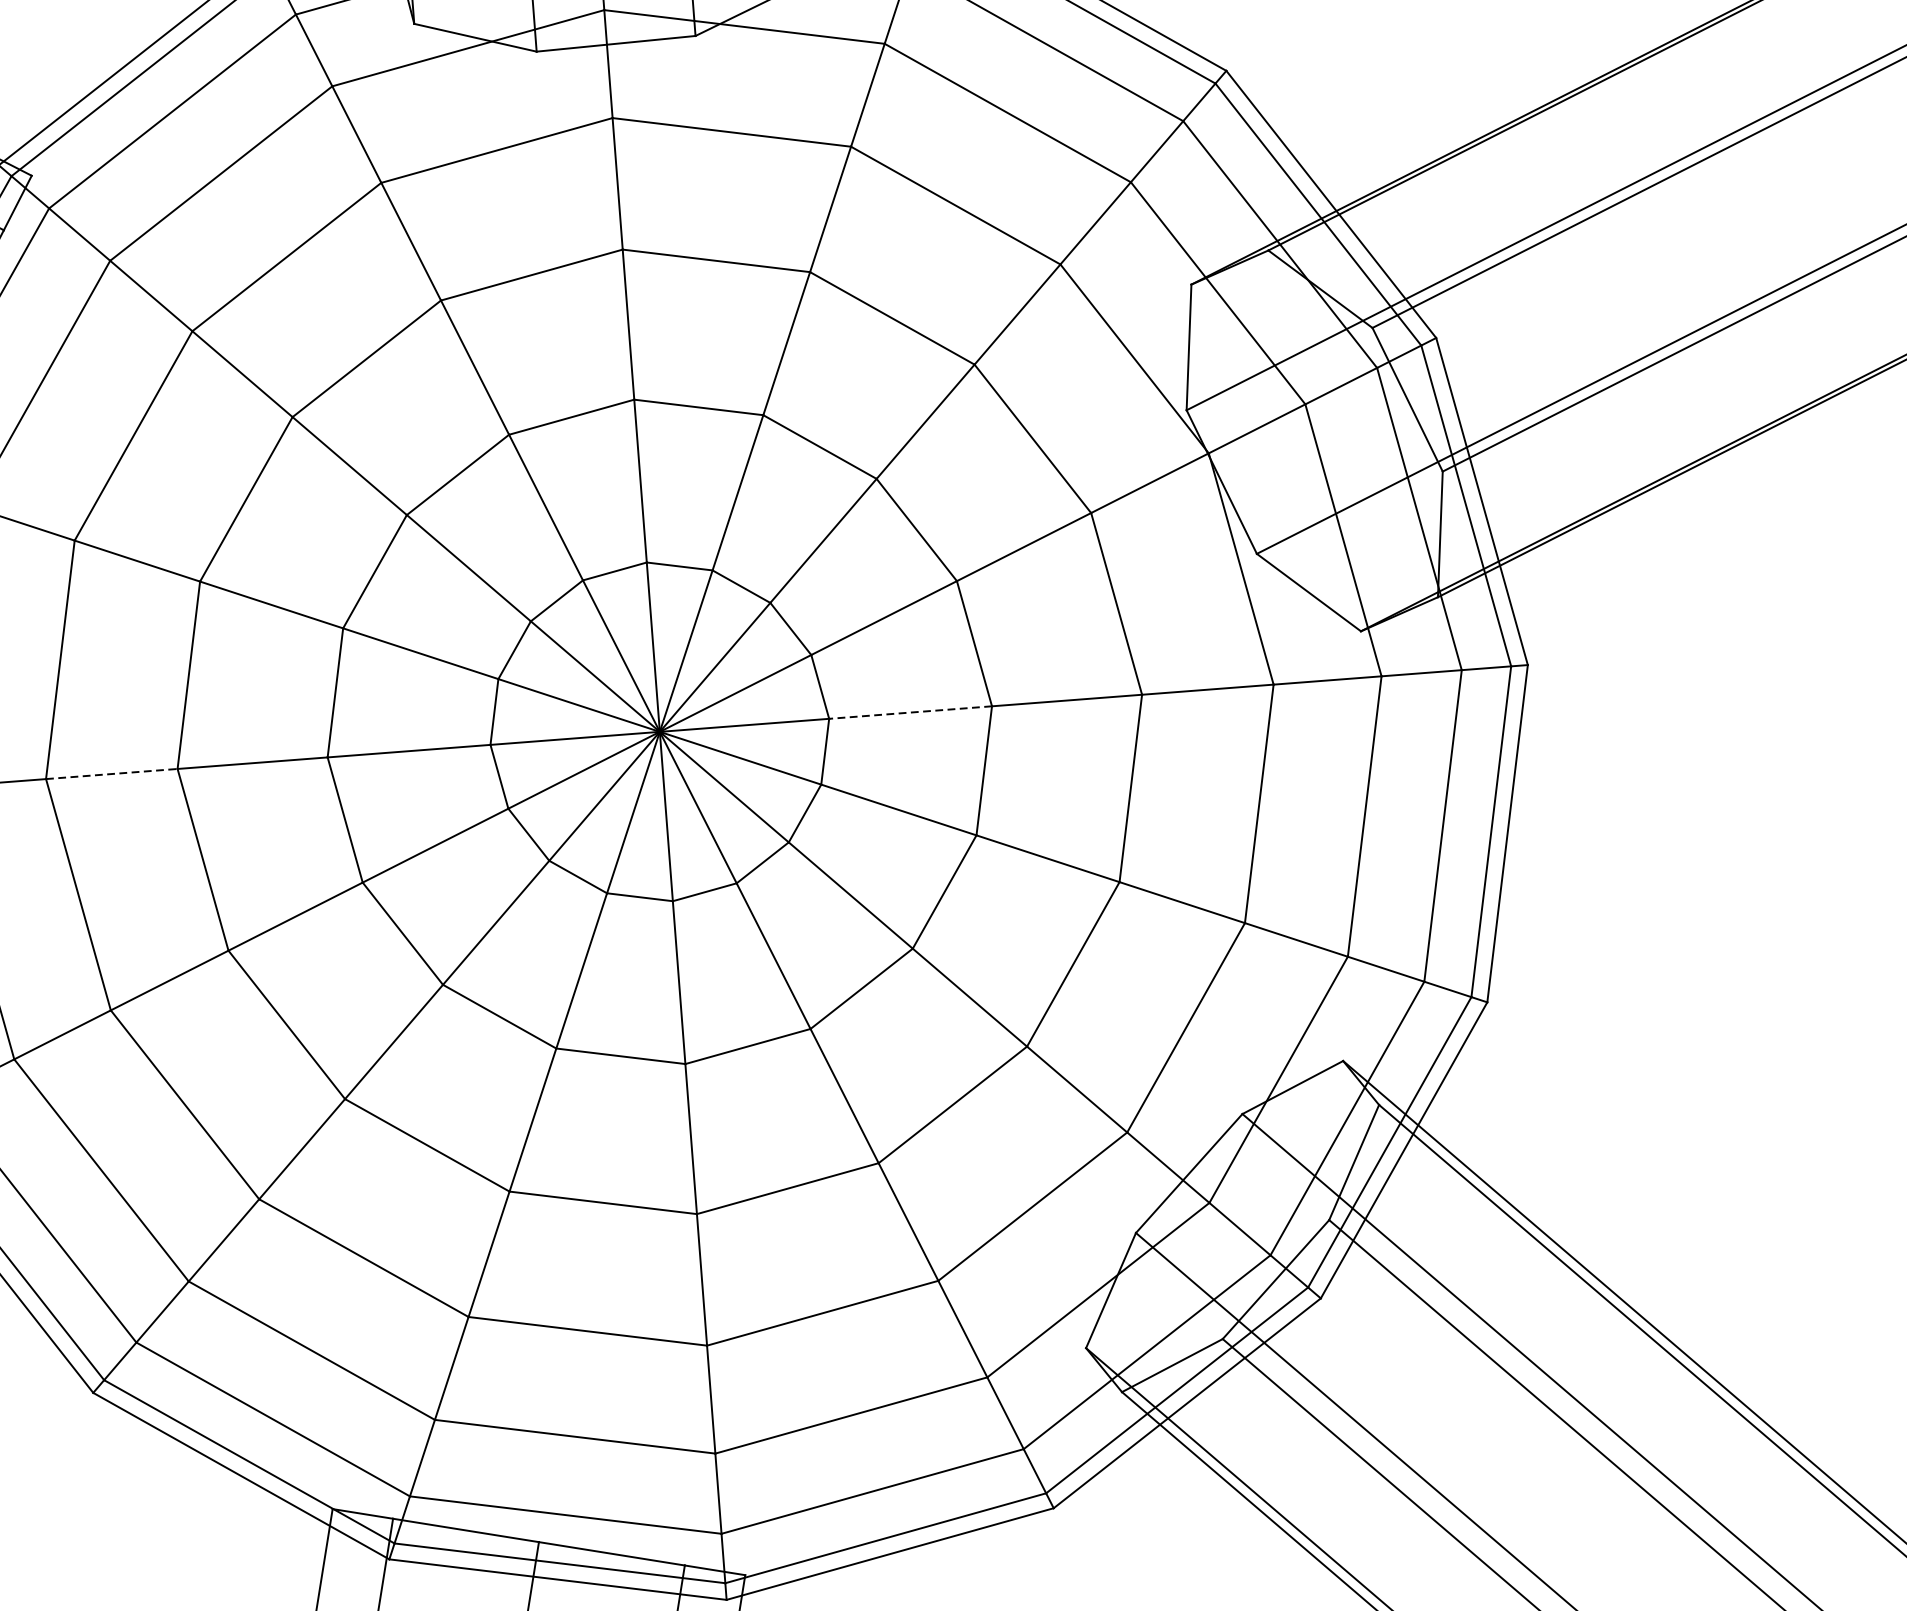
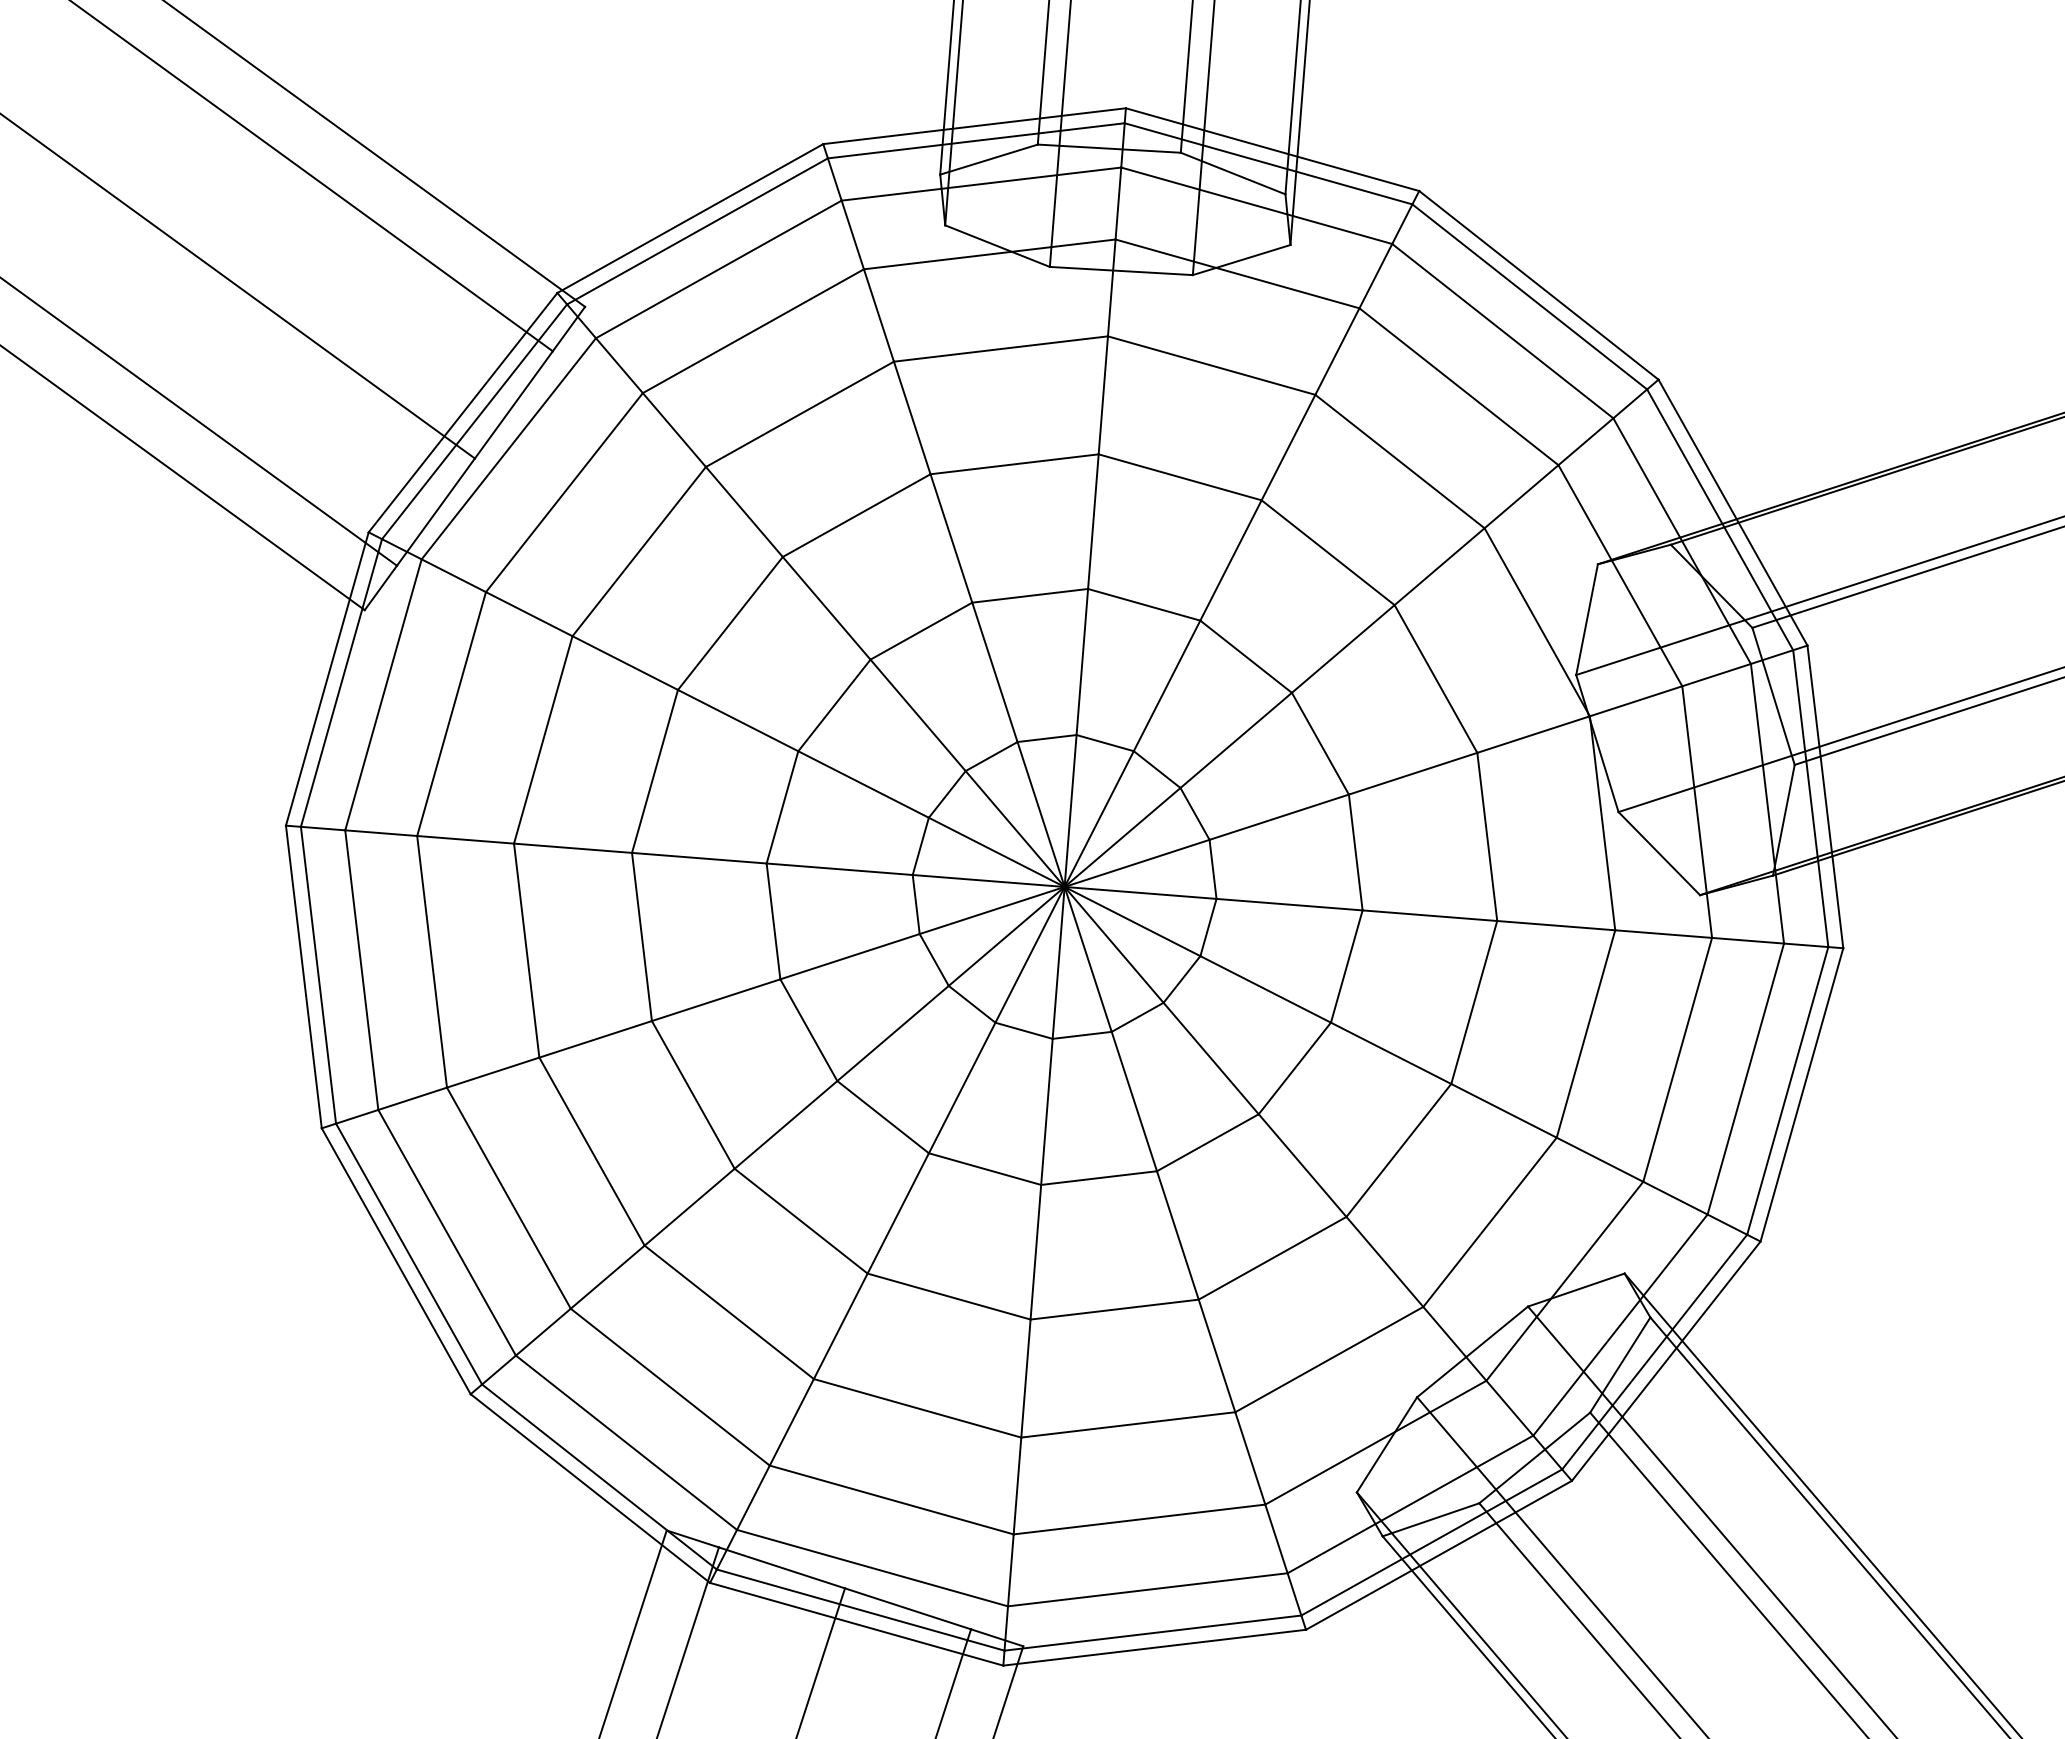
line: (910, 712) -> (1289, 904), dashed -> solid
line: (112, 774) -> (573, 848), dashed -> solid

